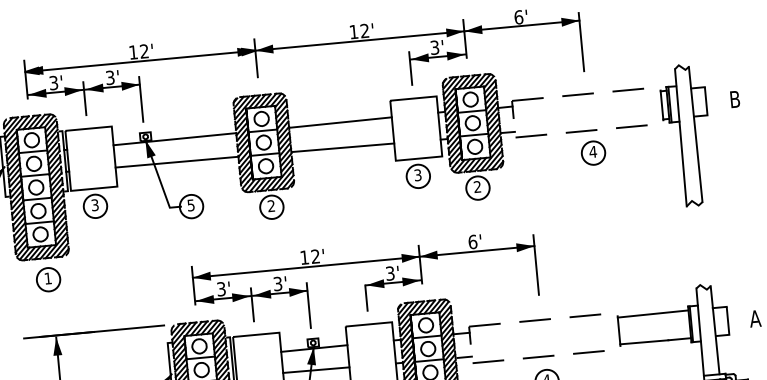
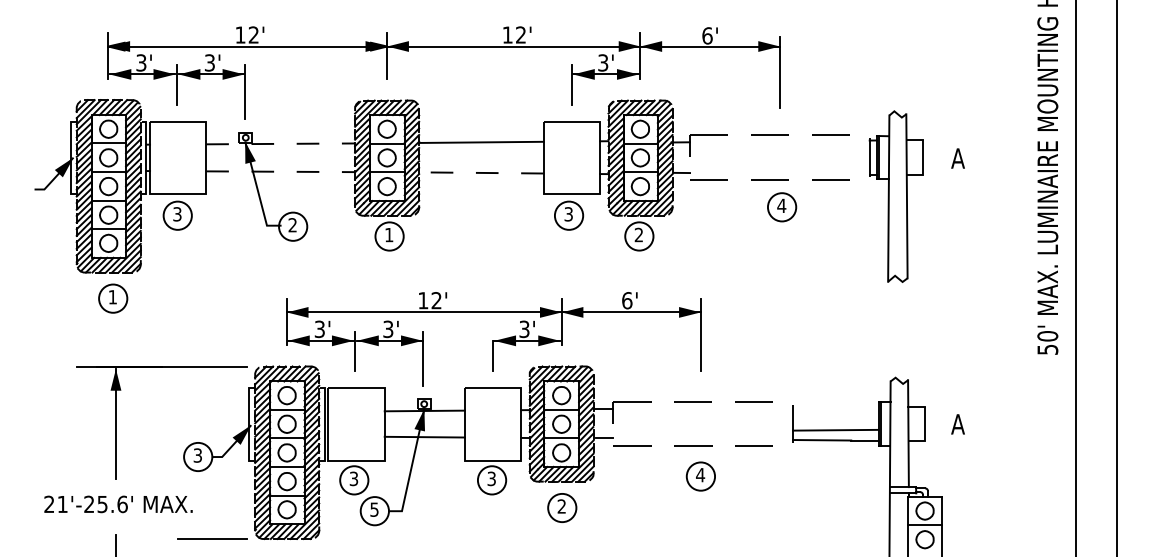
text: (734, 99) -> (957, 158), B -> A
line: (175, 138) -> (281, 143), solid -> dashed
line: (342, 147) -> (481, 172), solid -> dashed
line: (177, 161) -> (281, 171), solid -> dashed
text: (190, 205) -> (292, 225), 5 -> 2
text: (271, 205) -> (389, 234), 2 -> 1
line: (652, 313) -> (835, 429), moved

